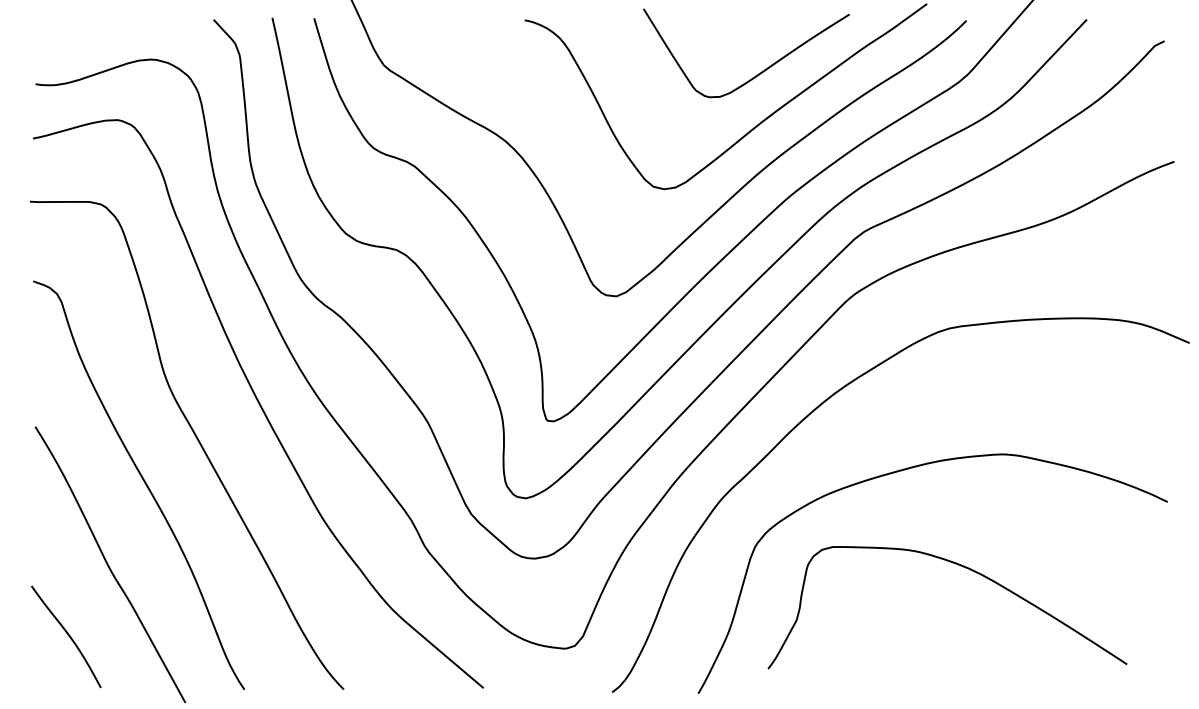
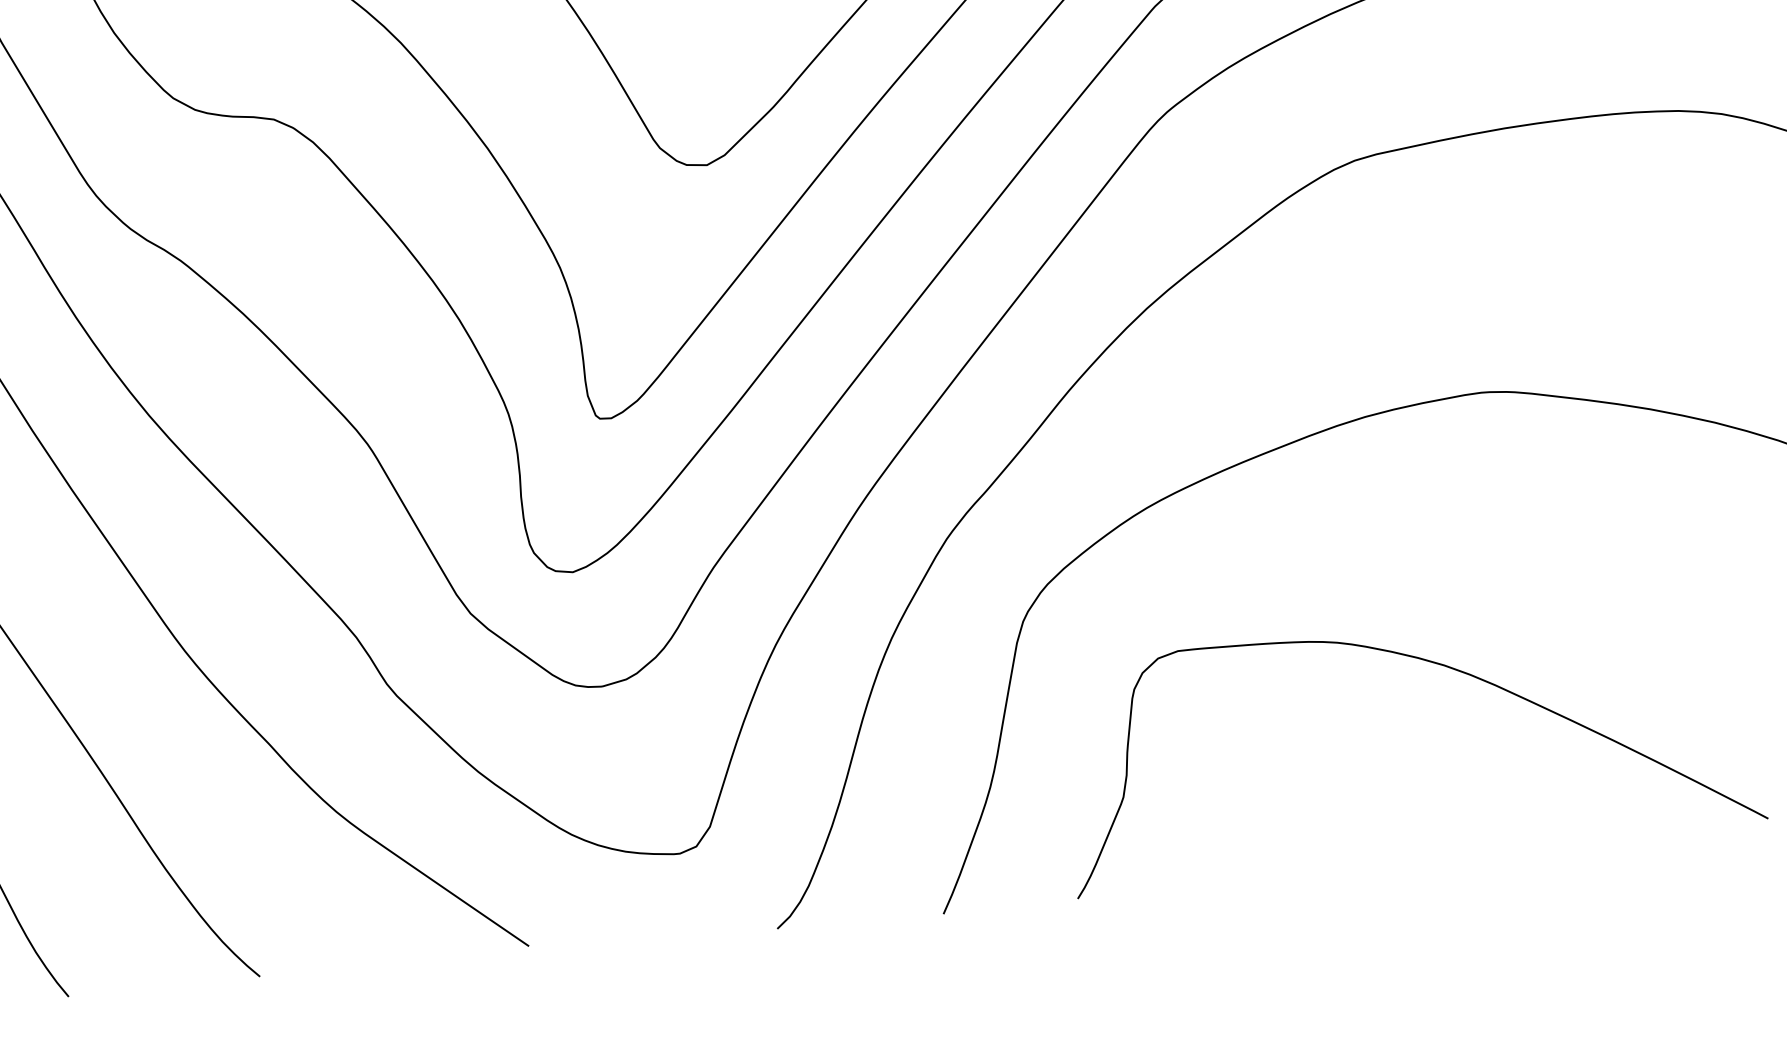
curve: (965, 568) -> (1437, 666), moved

